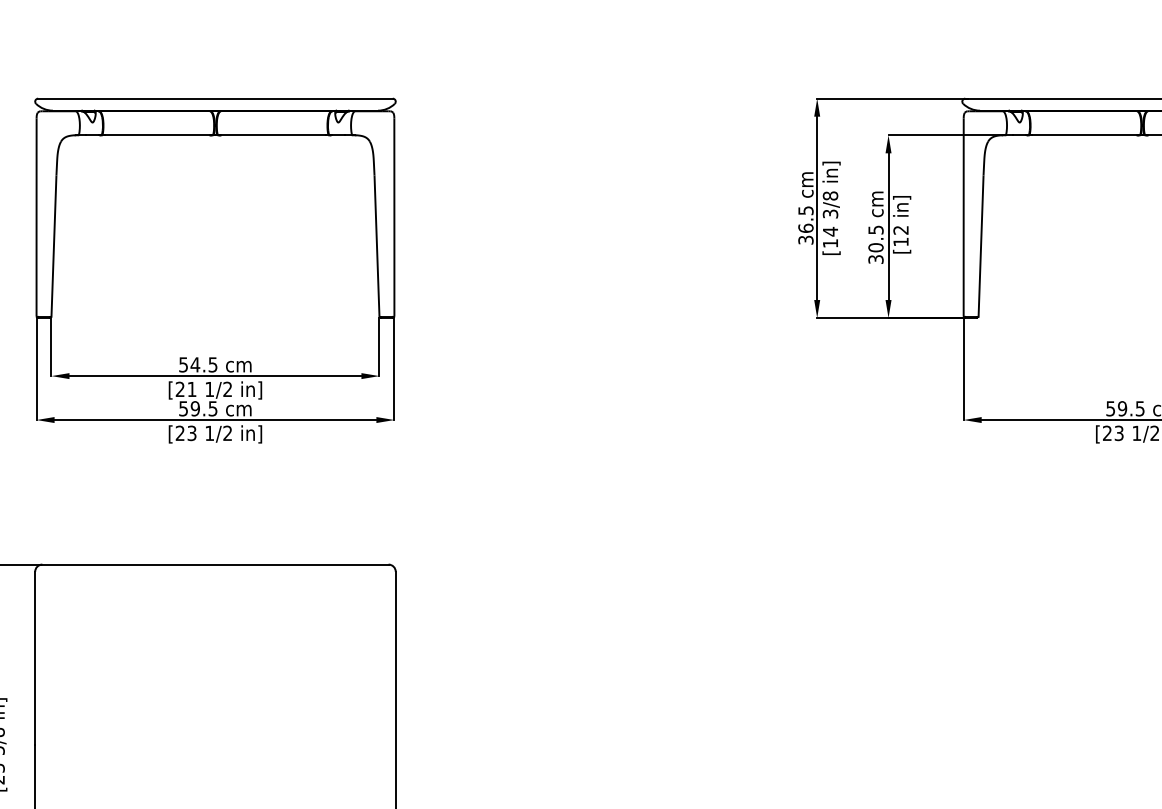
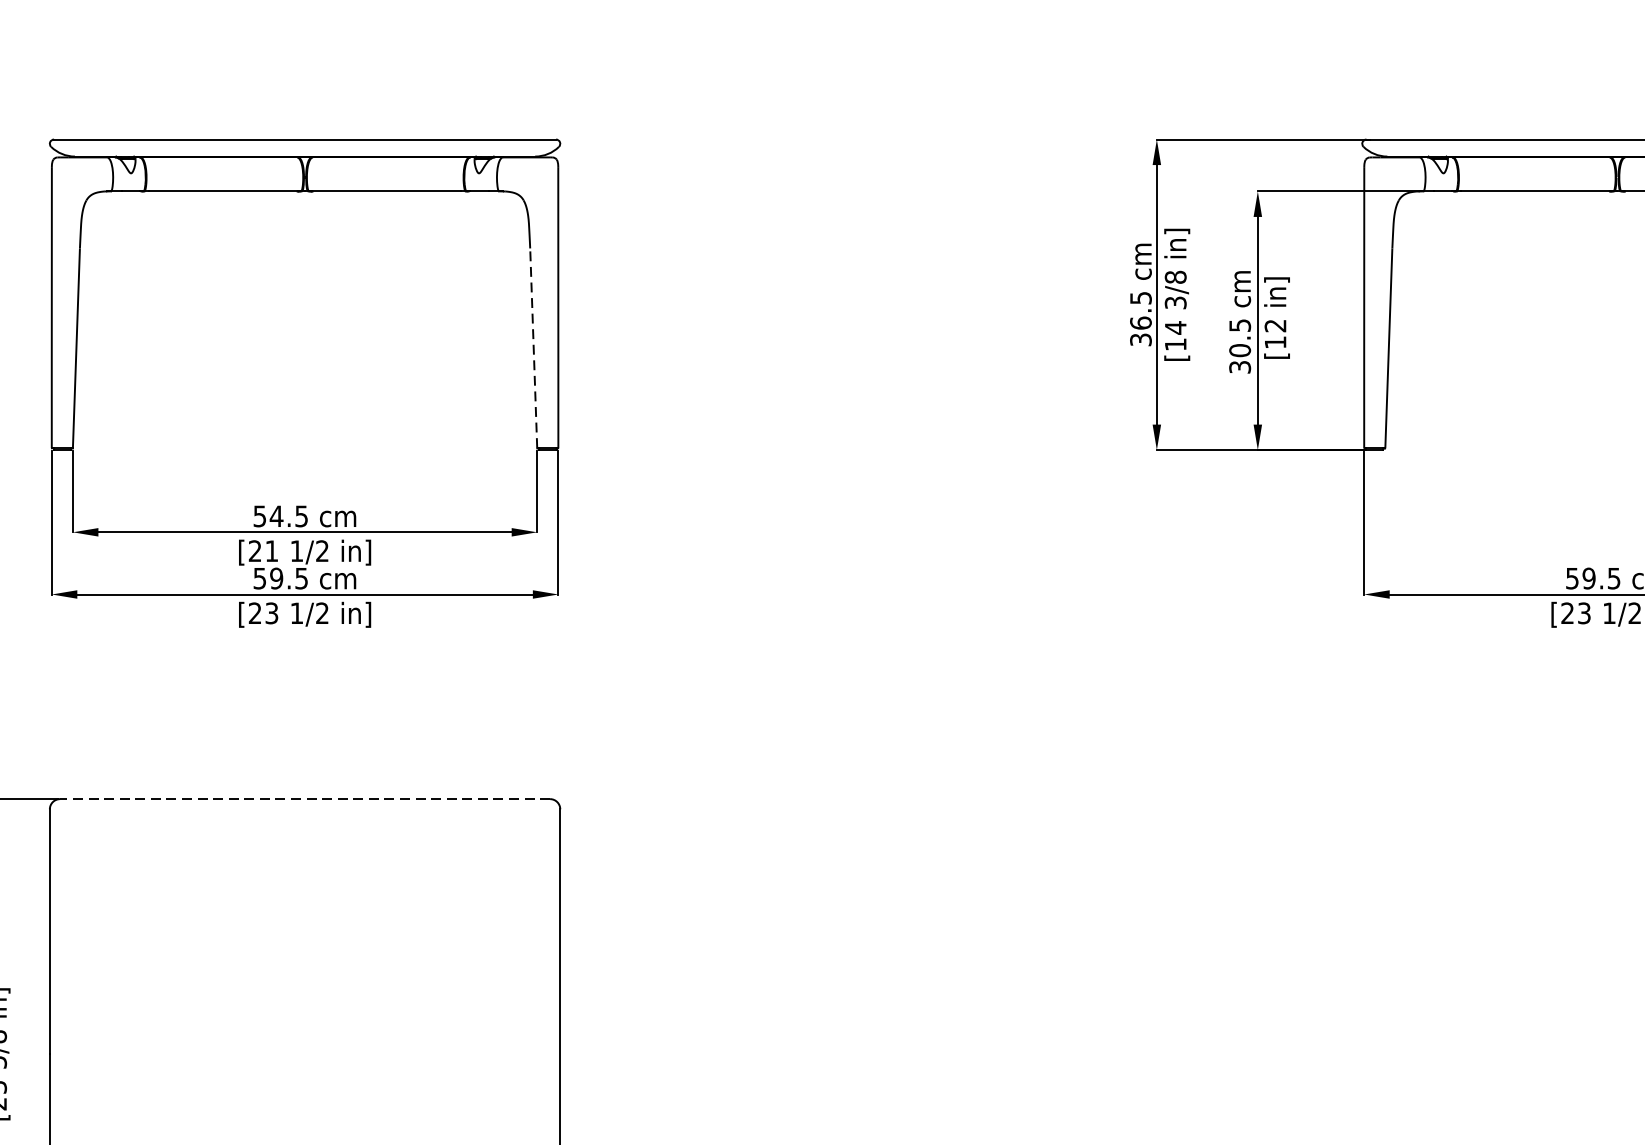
line: (377, 246) -> (534, 348), solid -> dashed
line: (214, 564) -> (303, 798), solid -> dashed

